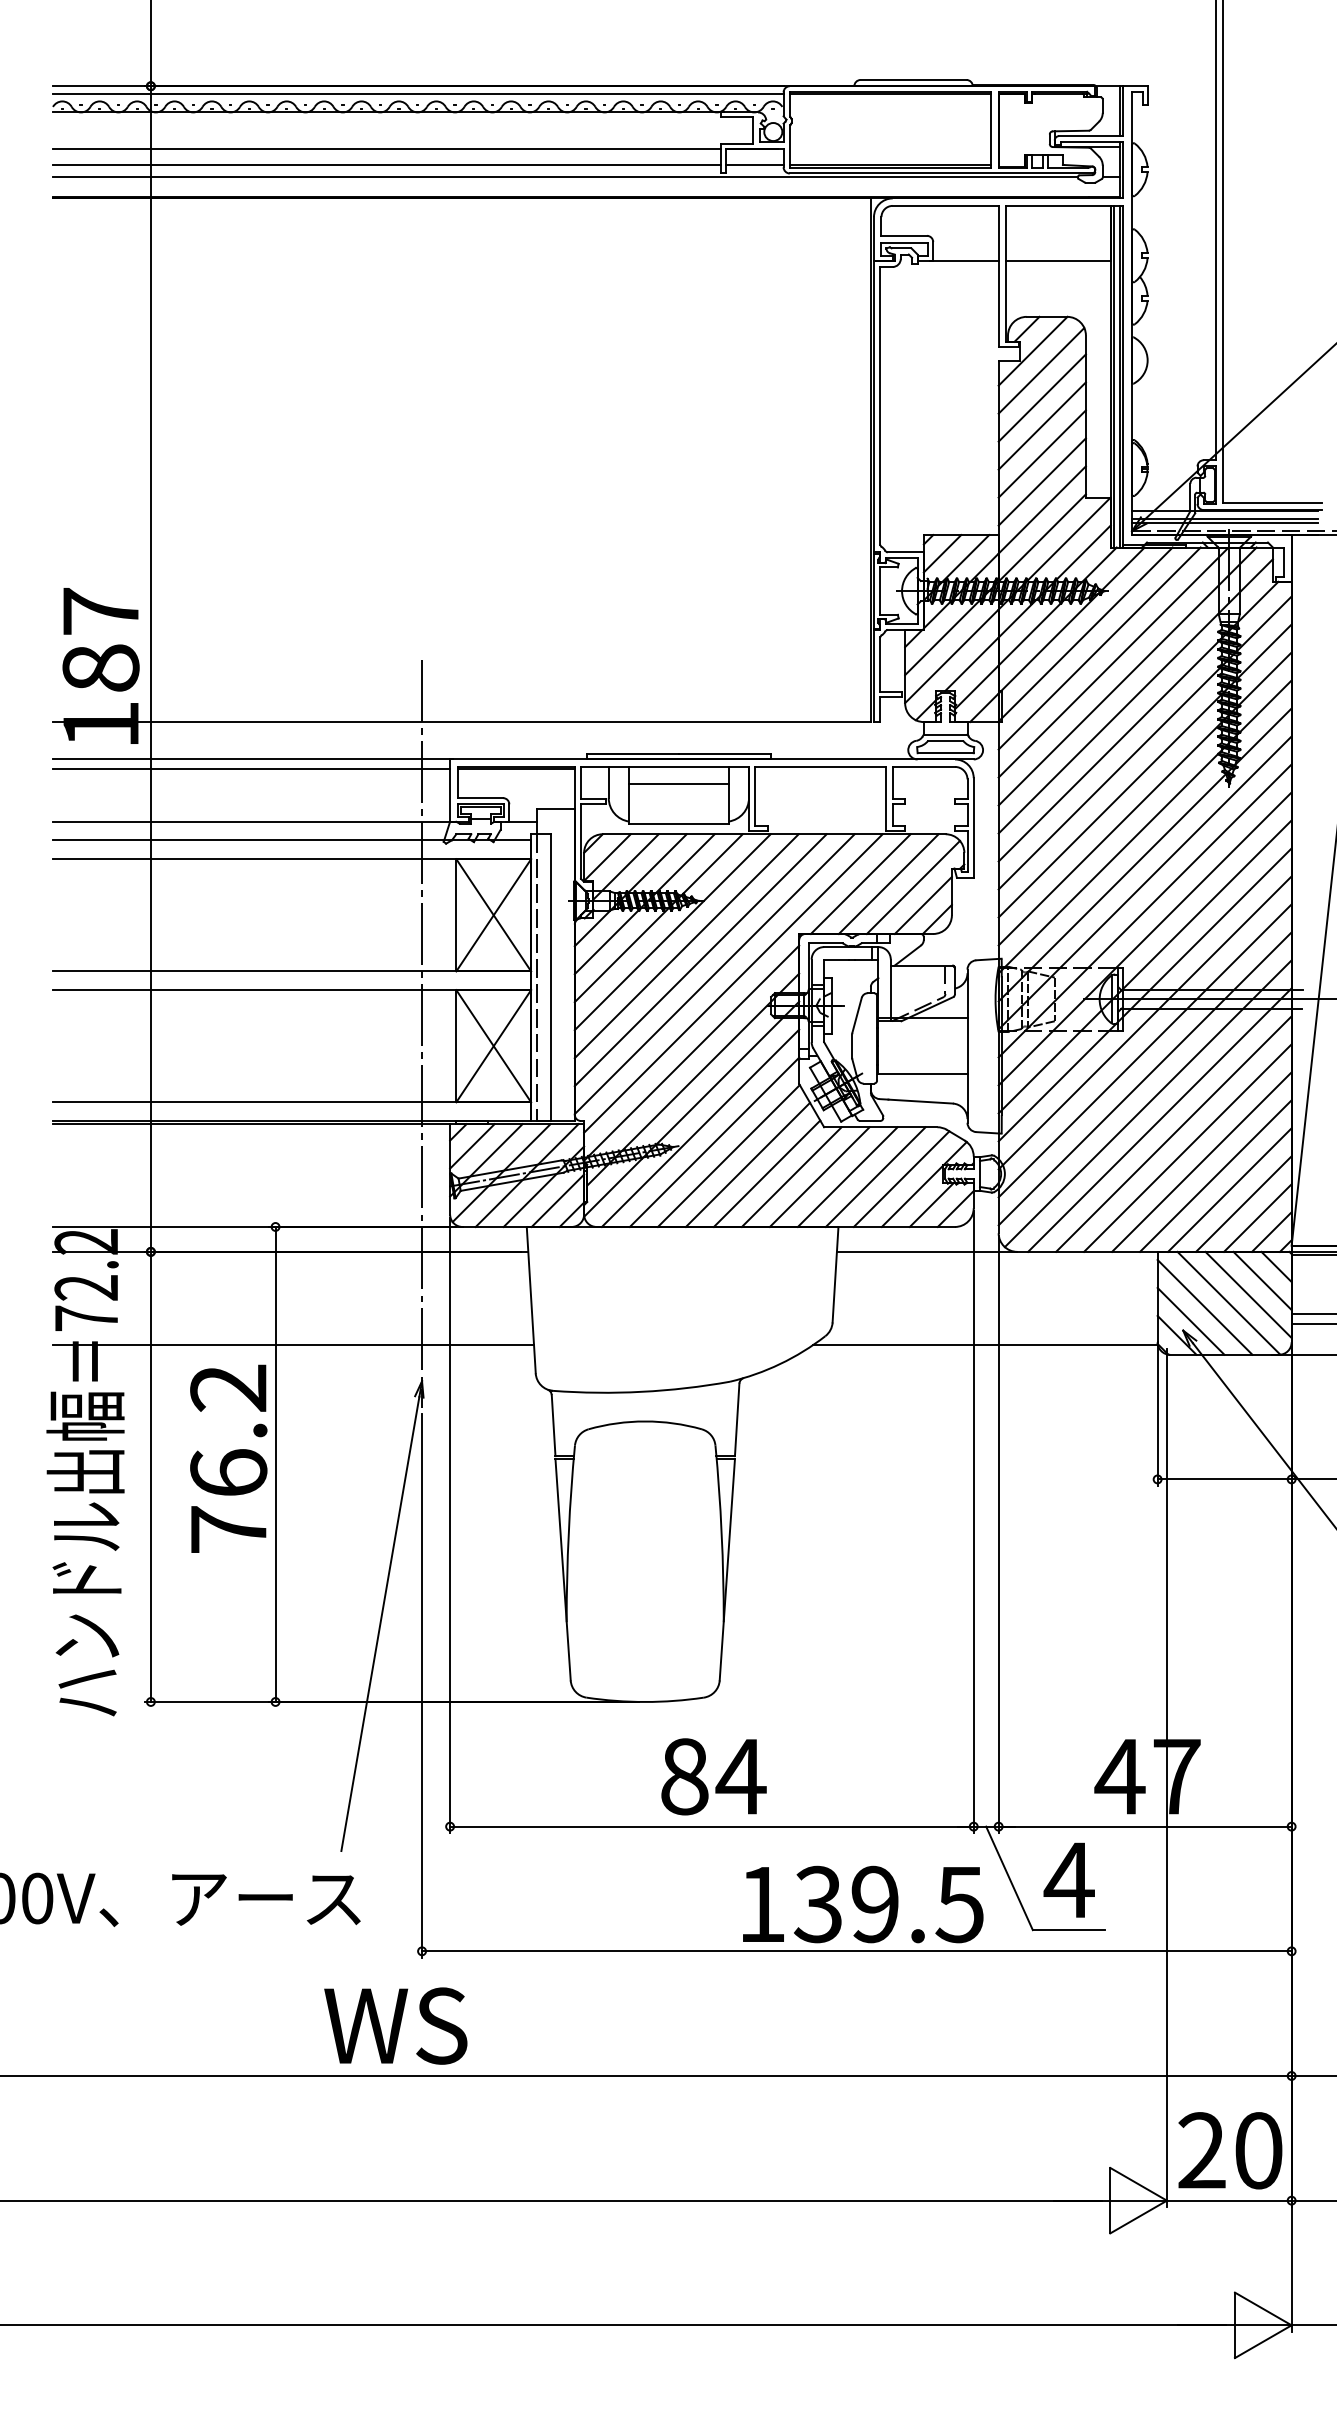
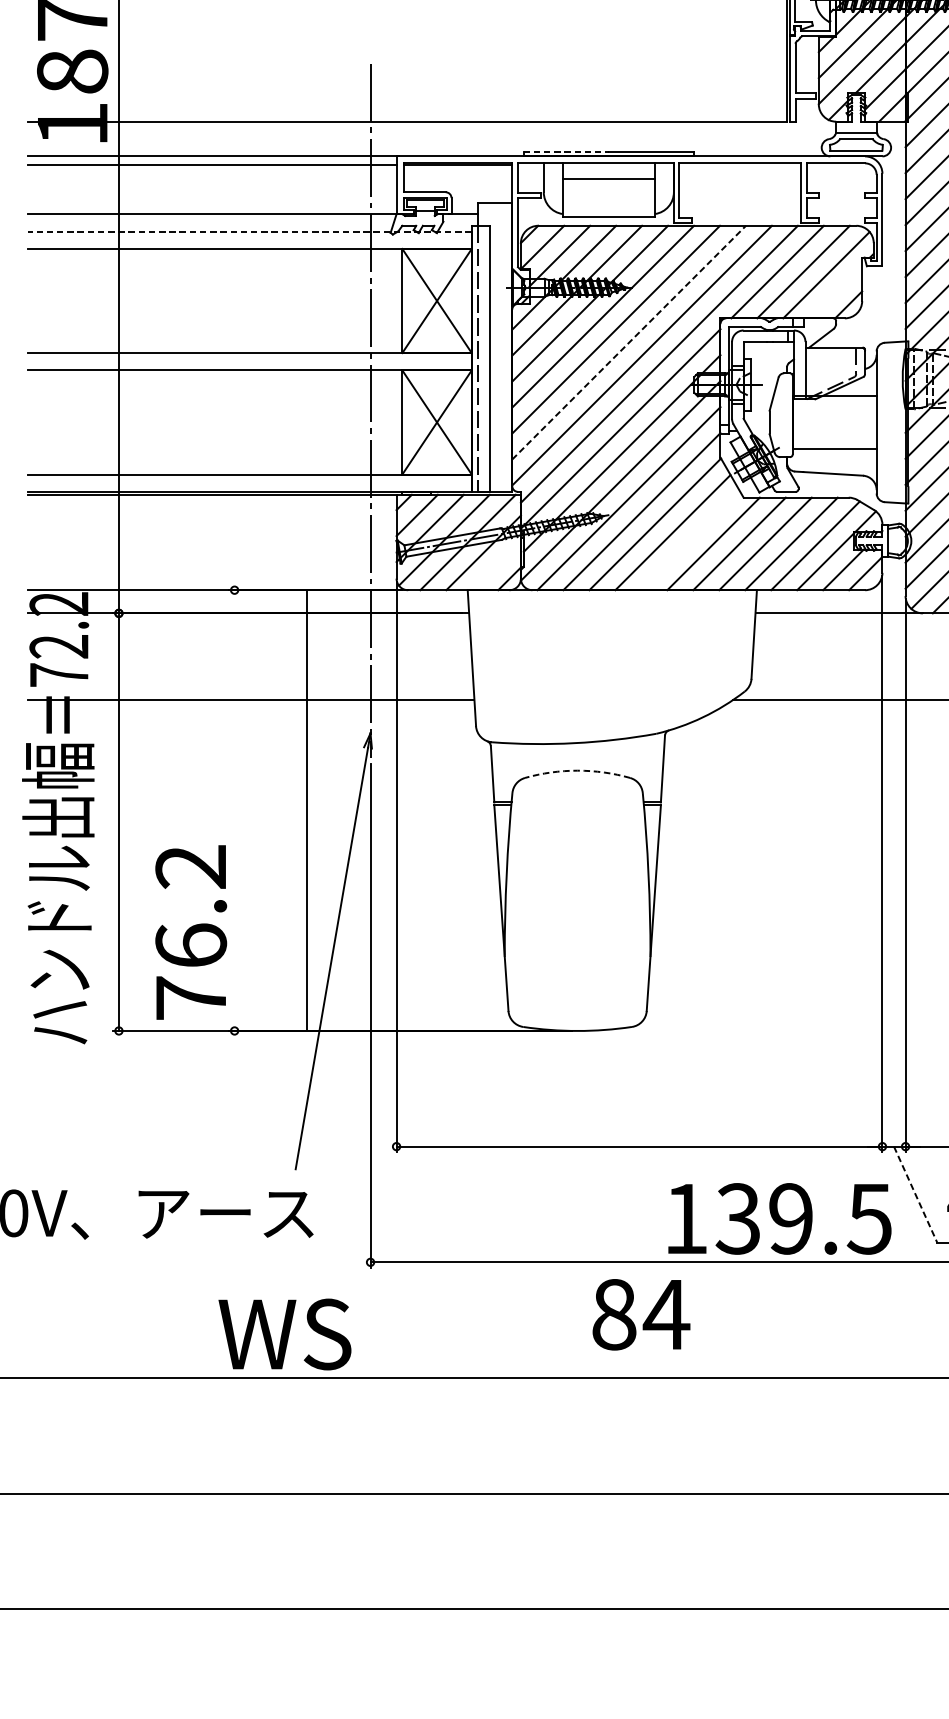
line: (632, 754) -> (565, 151), solid -> dashed
line: (291, 840) -> (249, 231), solid -> dashed
line: (922, 905) -> (834, 291), removed
line: (701, 959) -> (629, 342), solid -> dashed
line: (766, 1173) -> (690, 540), removed
line: (557, 1200) -> (496, 565), removed
arc: (645, 1421) -> (577, 770), solid -> dashed
text: (228, 1458) -> (190, 932), moved
line: (275, 1463) -> (306, 809), moved
text: (713, 1776) -> (640, 1314), moved
line: (1009, 1878) -> (915, 1194), solid -> dashed
text: (395, 2025) -> (284, 1333), moved

